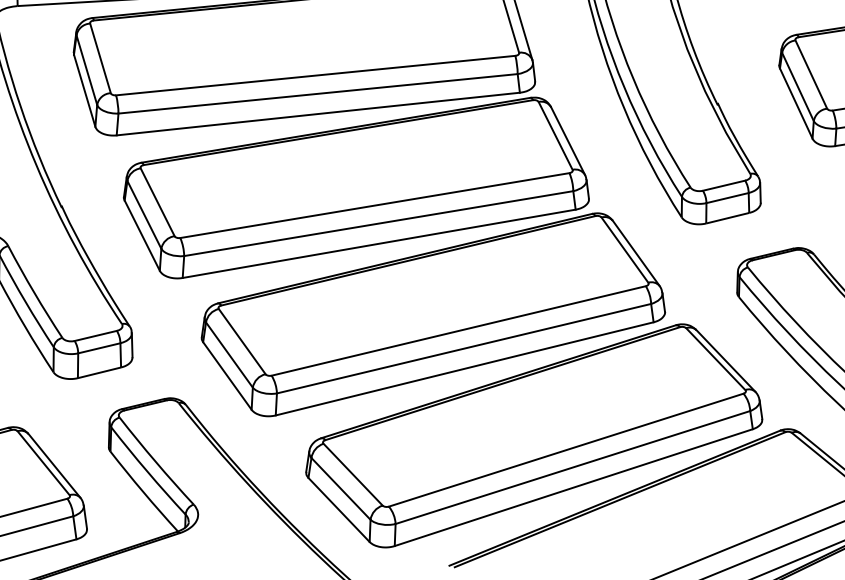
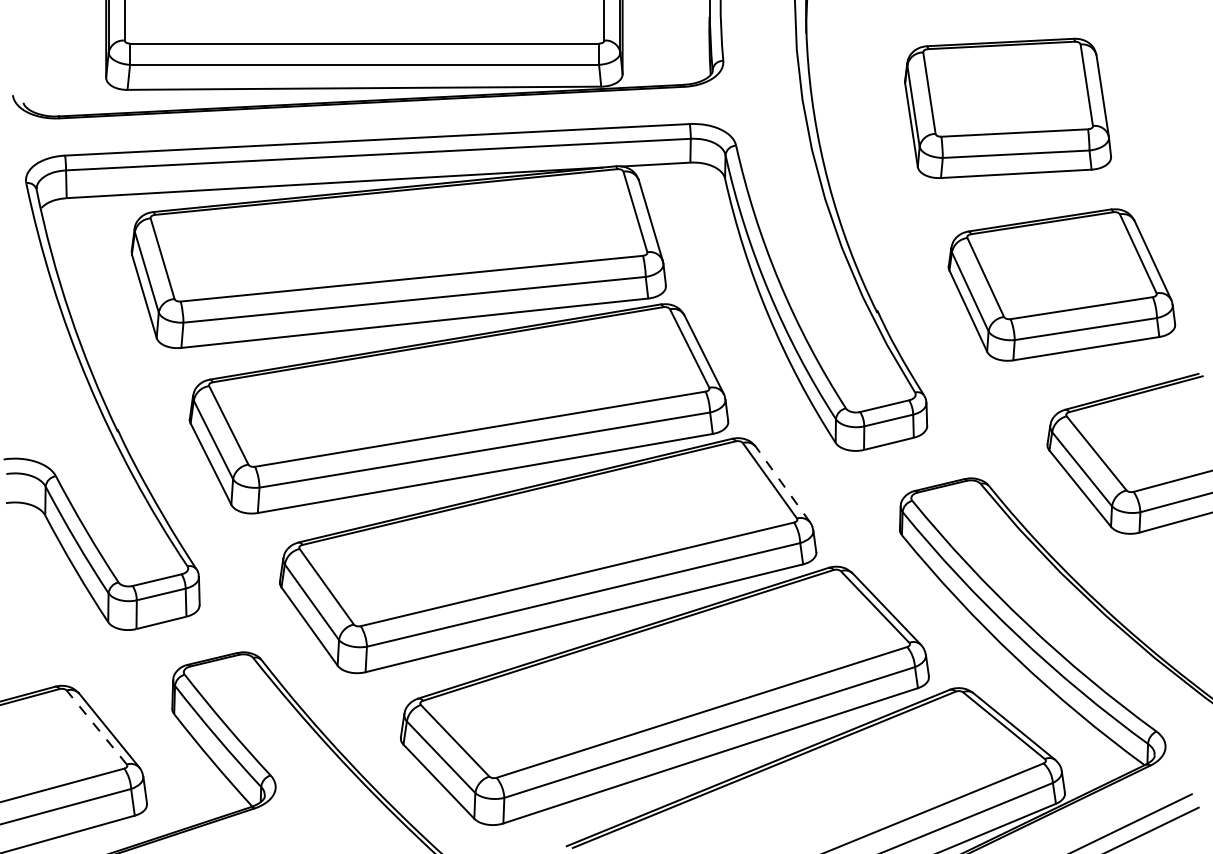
line: (635, 253) -> (782, 484), solid -> dashed
line: (43, 463) -> (96, 727), solid -> dashed

